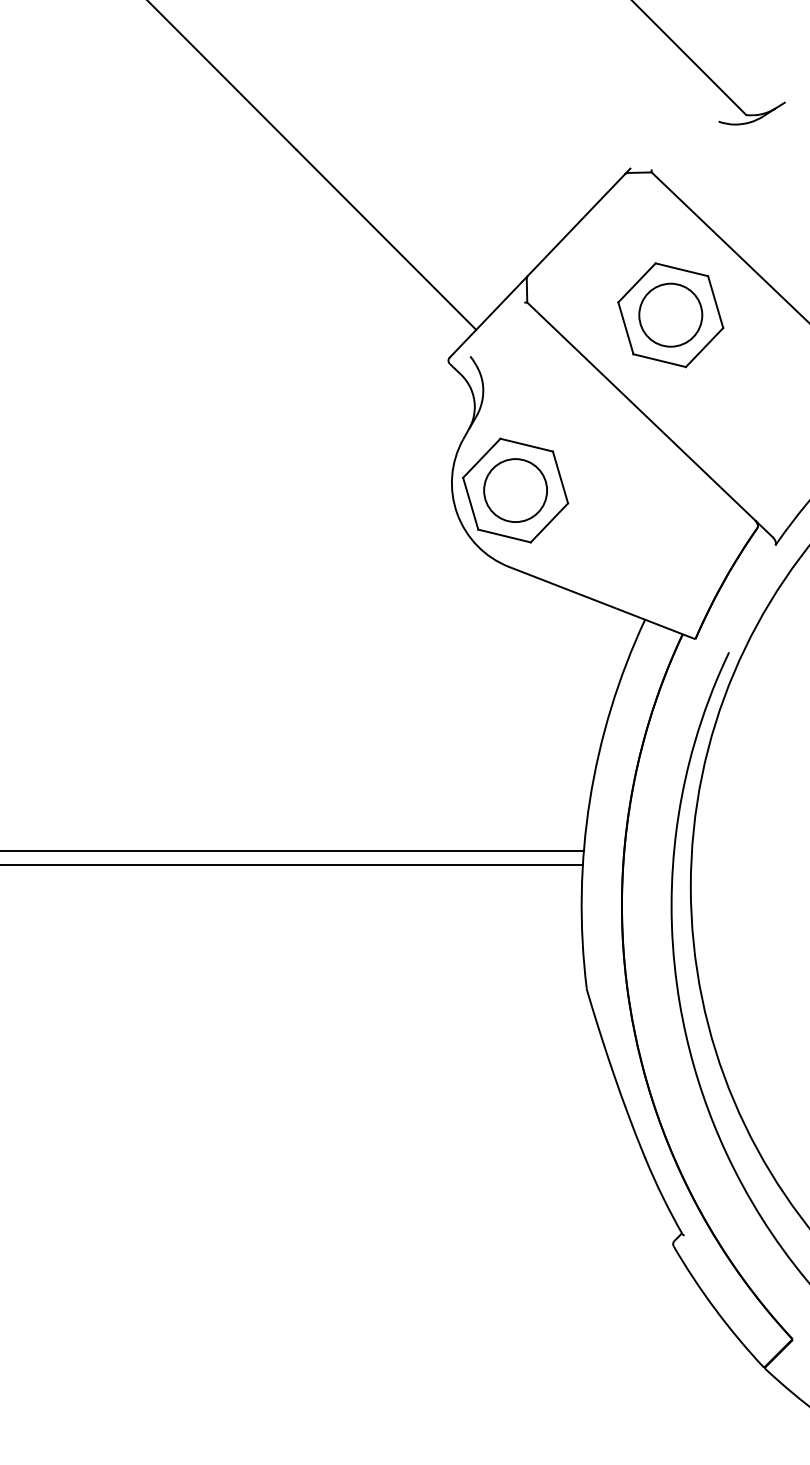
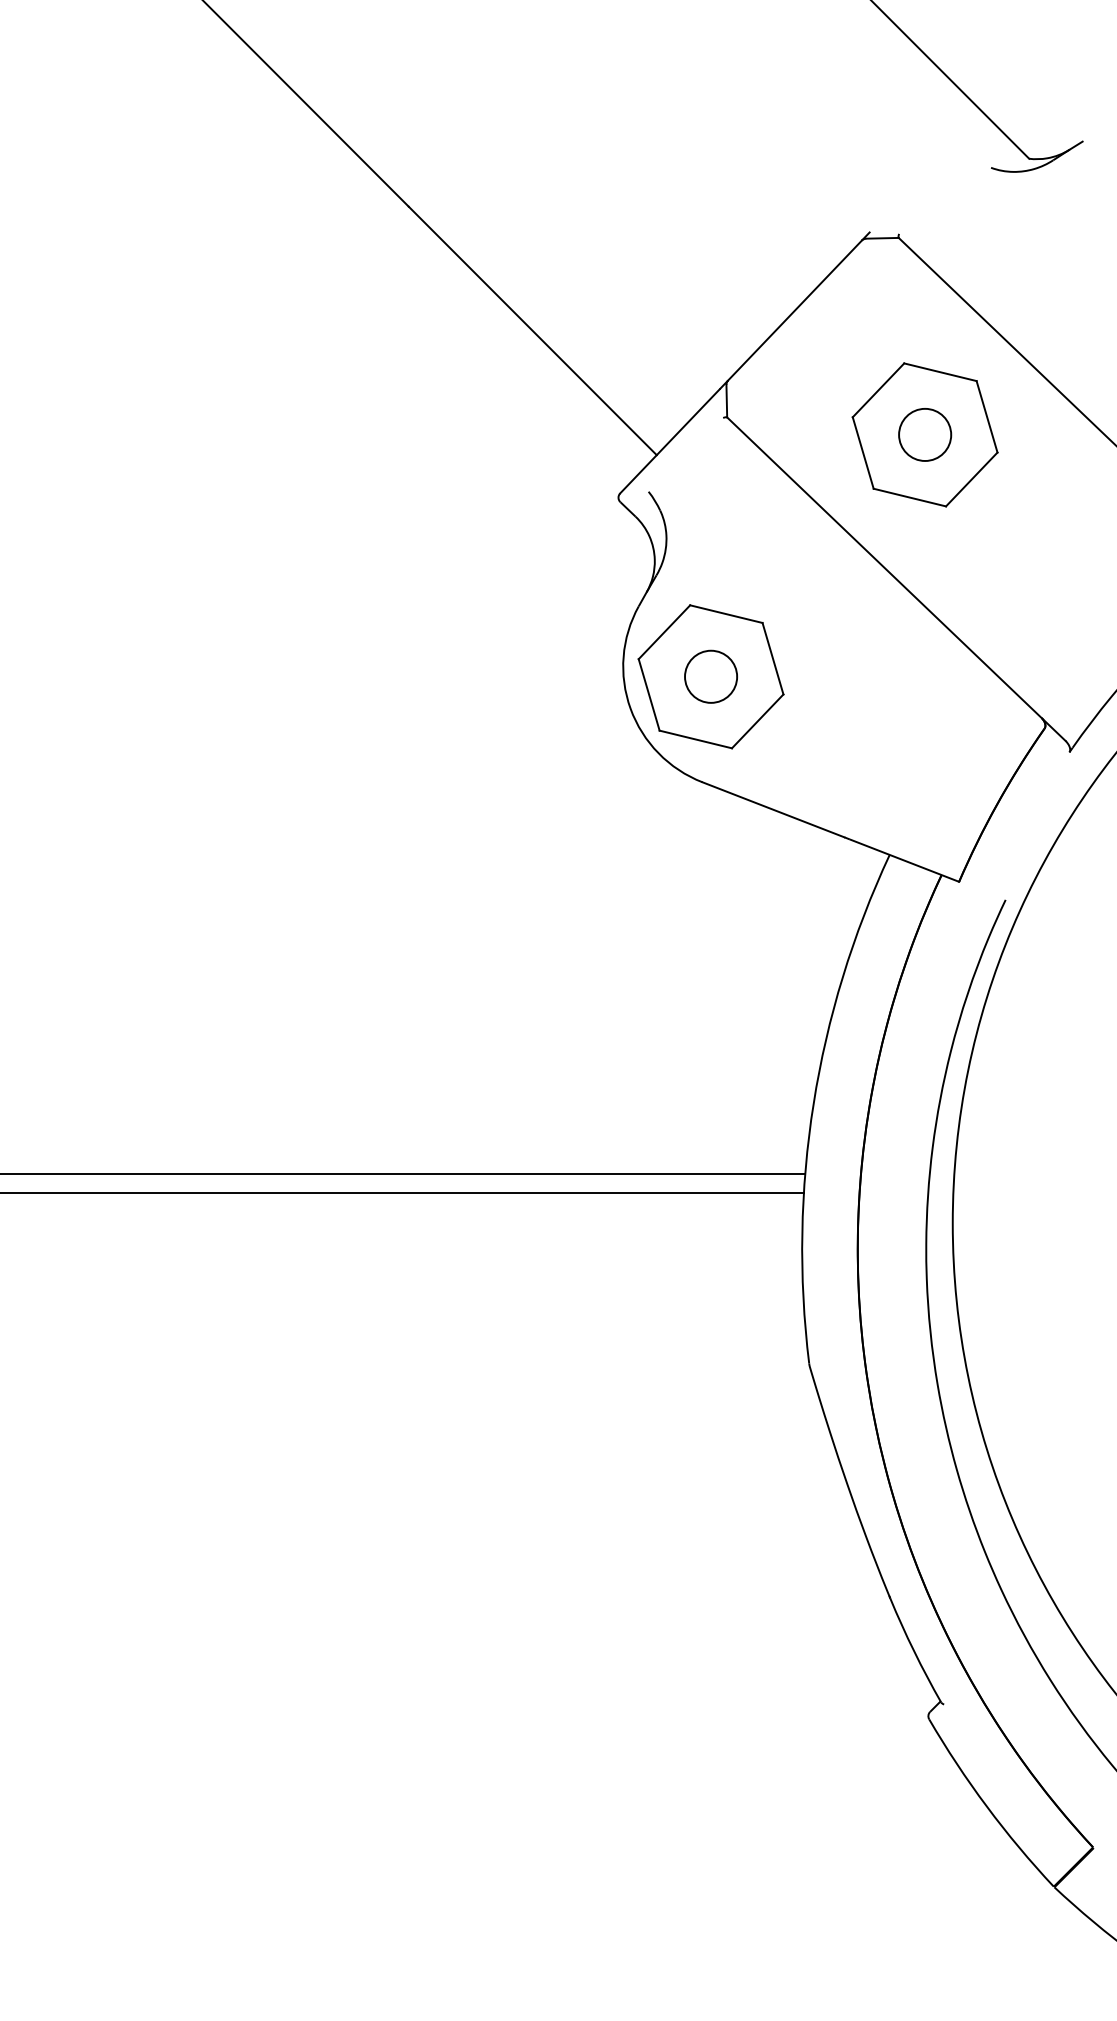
circle: (670, 314) -> (924, 433), size x0.6
circle: (515, 490) -> (710, 676), size x0.6

